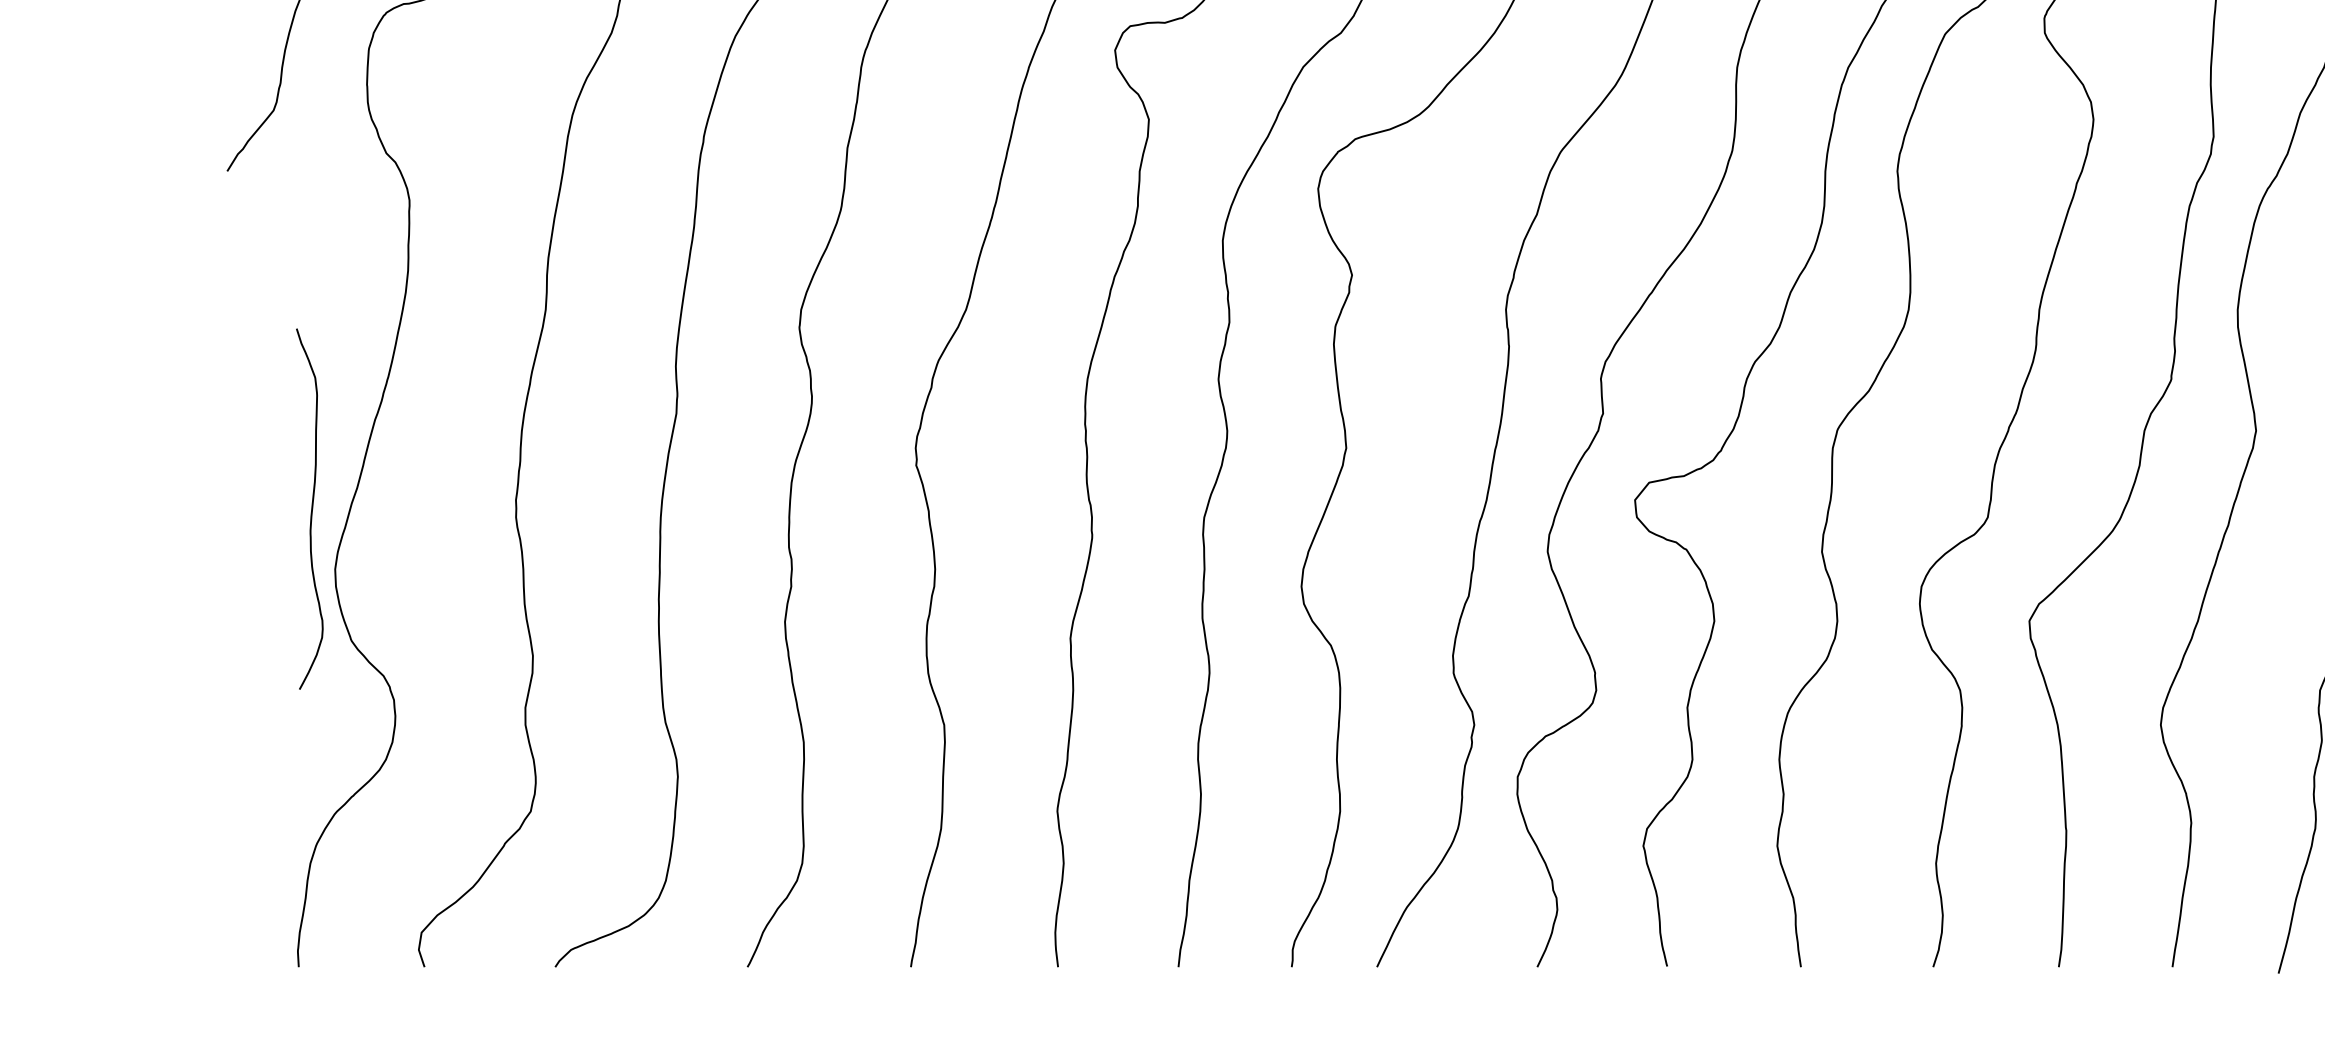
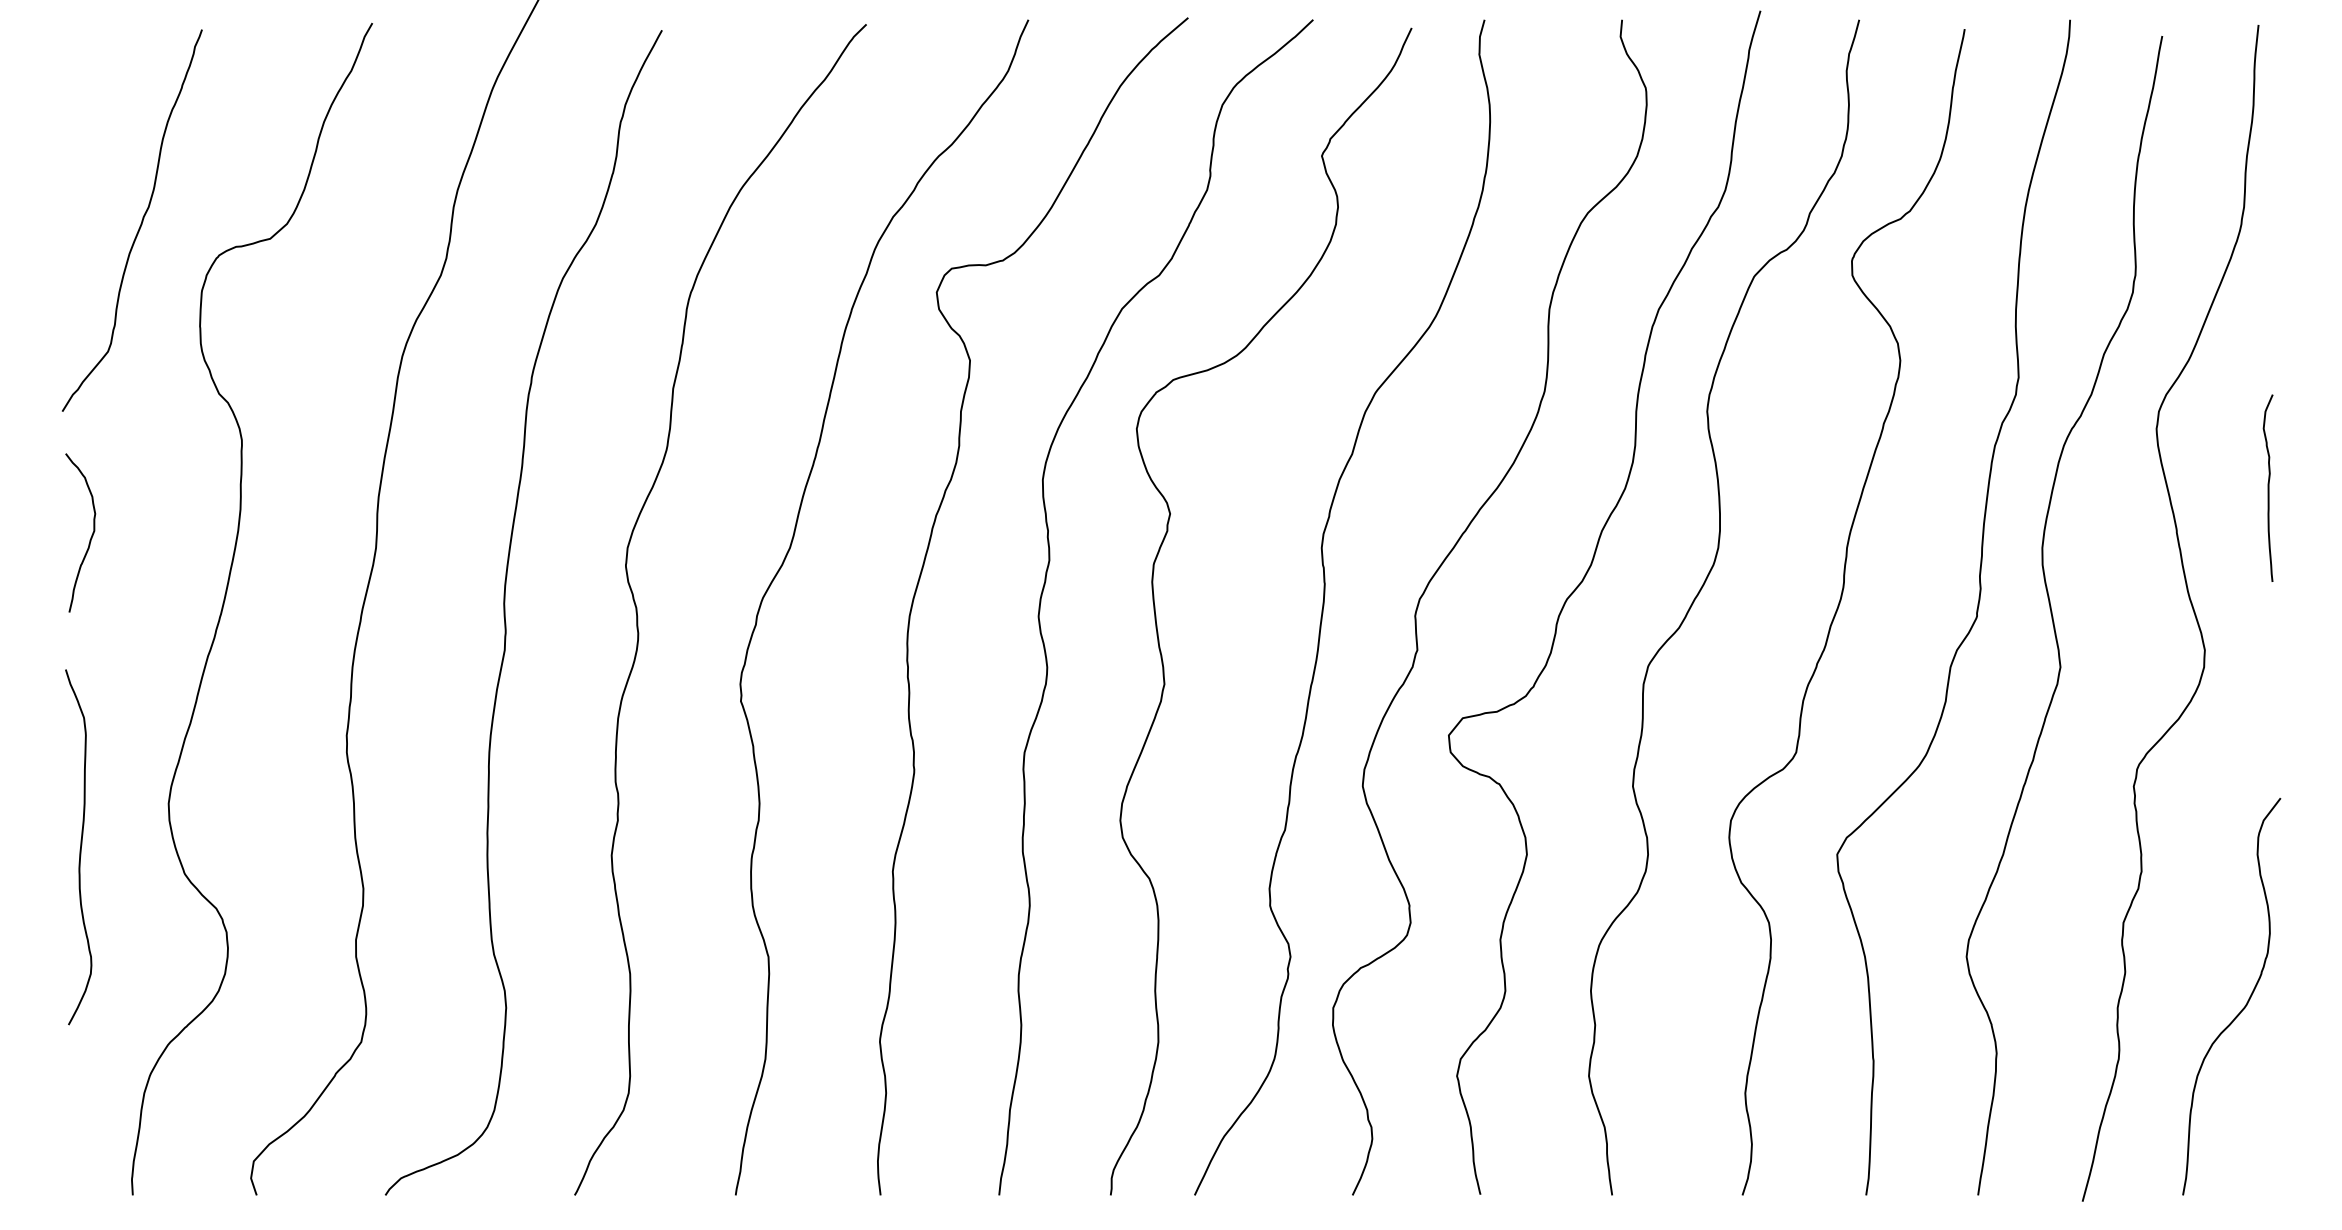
curve: (256, 296) -> (91, 534), added
curve: (311, 509) -> (80, 847), moved

